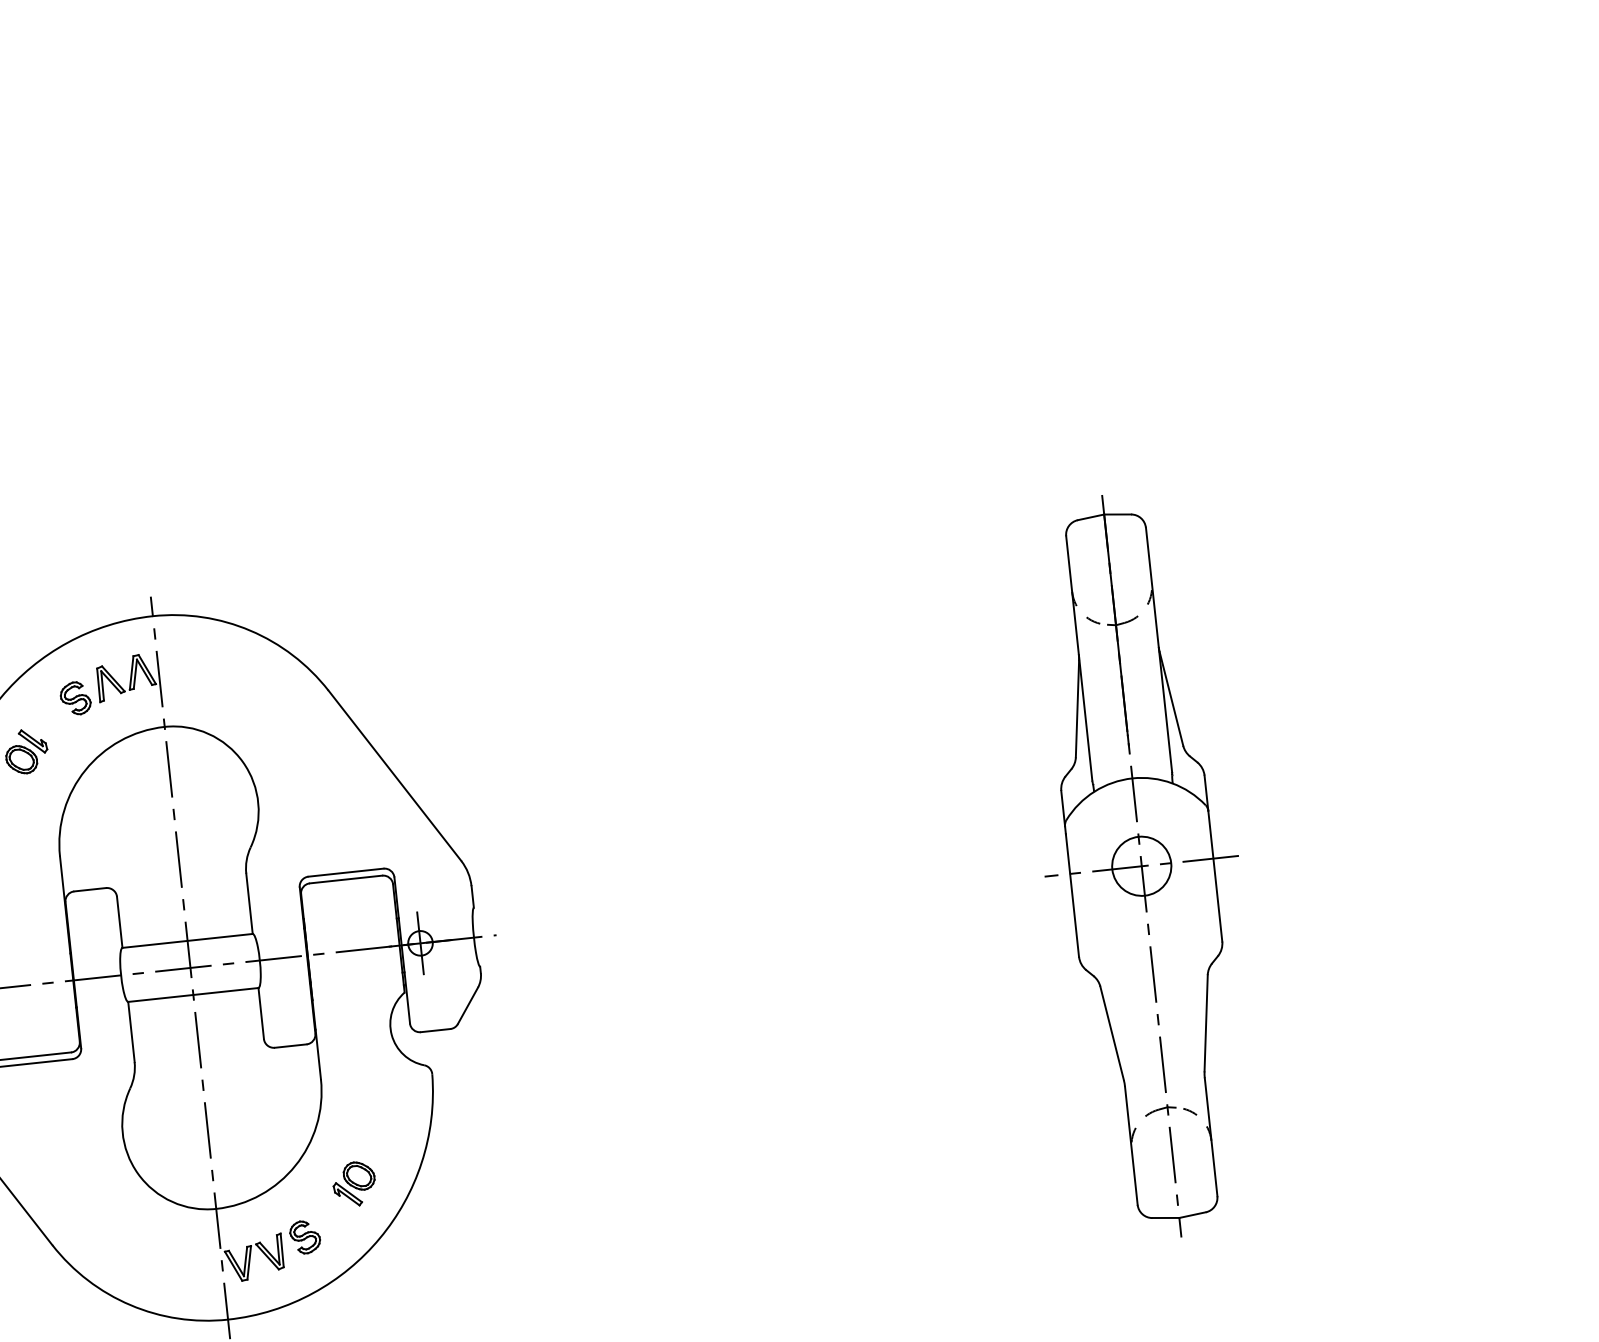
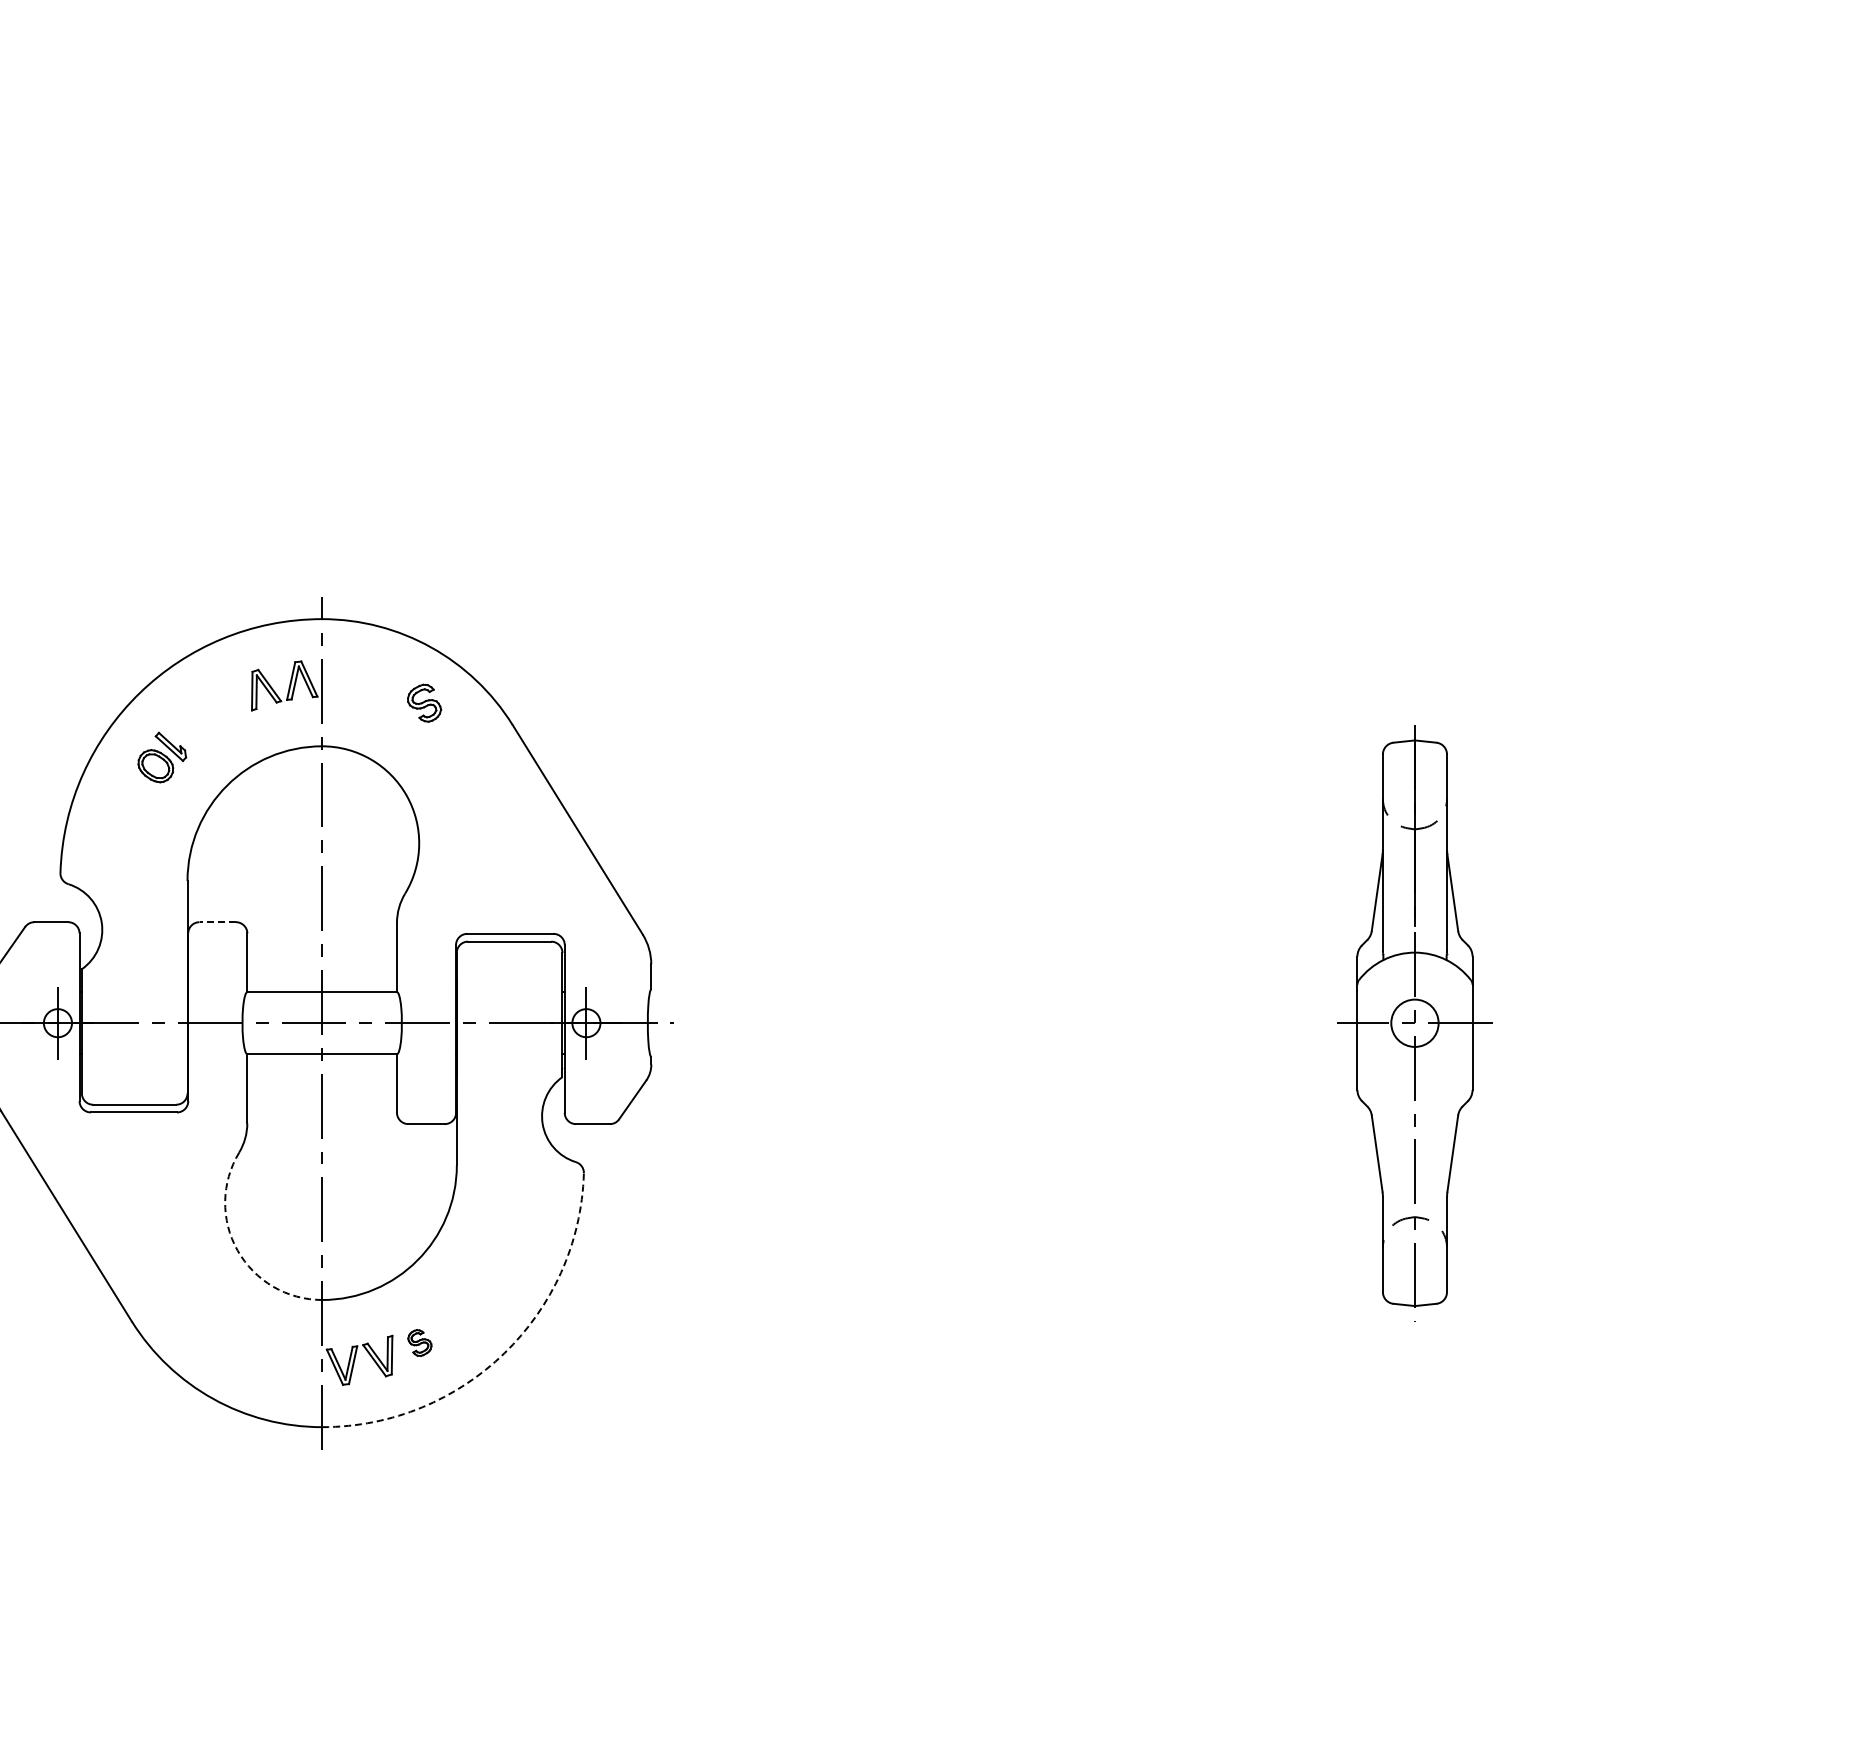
part: (75, 697) -> (424, 702), moved
part: (1141, 866) -> (1414, 1023), size x0.7
line: (89, 890) -> (217, 922), solid -> dashed
arc: (137, 1173) -> (237, 1250), solid -> dashed
part: (353, 1184) -> (481, 1288), removed
part: (304, 1236) -> (419, 1342), size x0.7
arc: (379, 1238) -> (504, 1353), solid -> dashed

